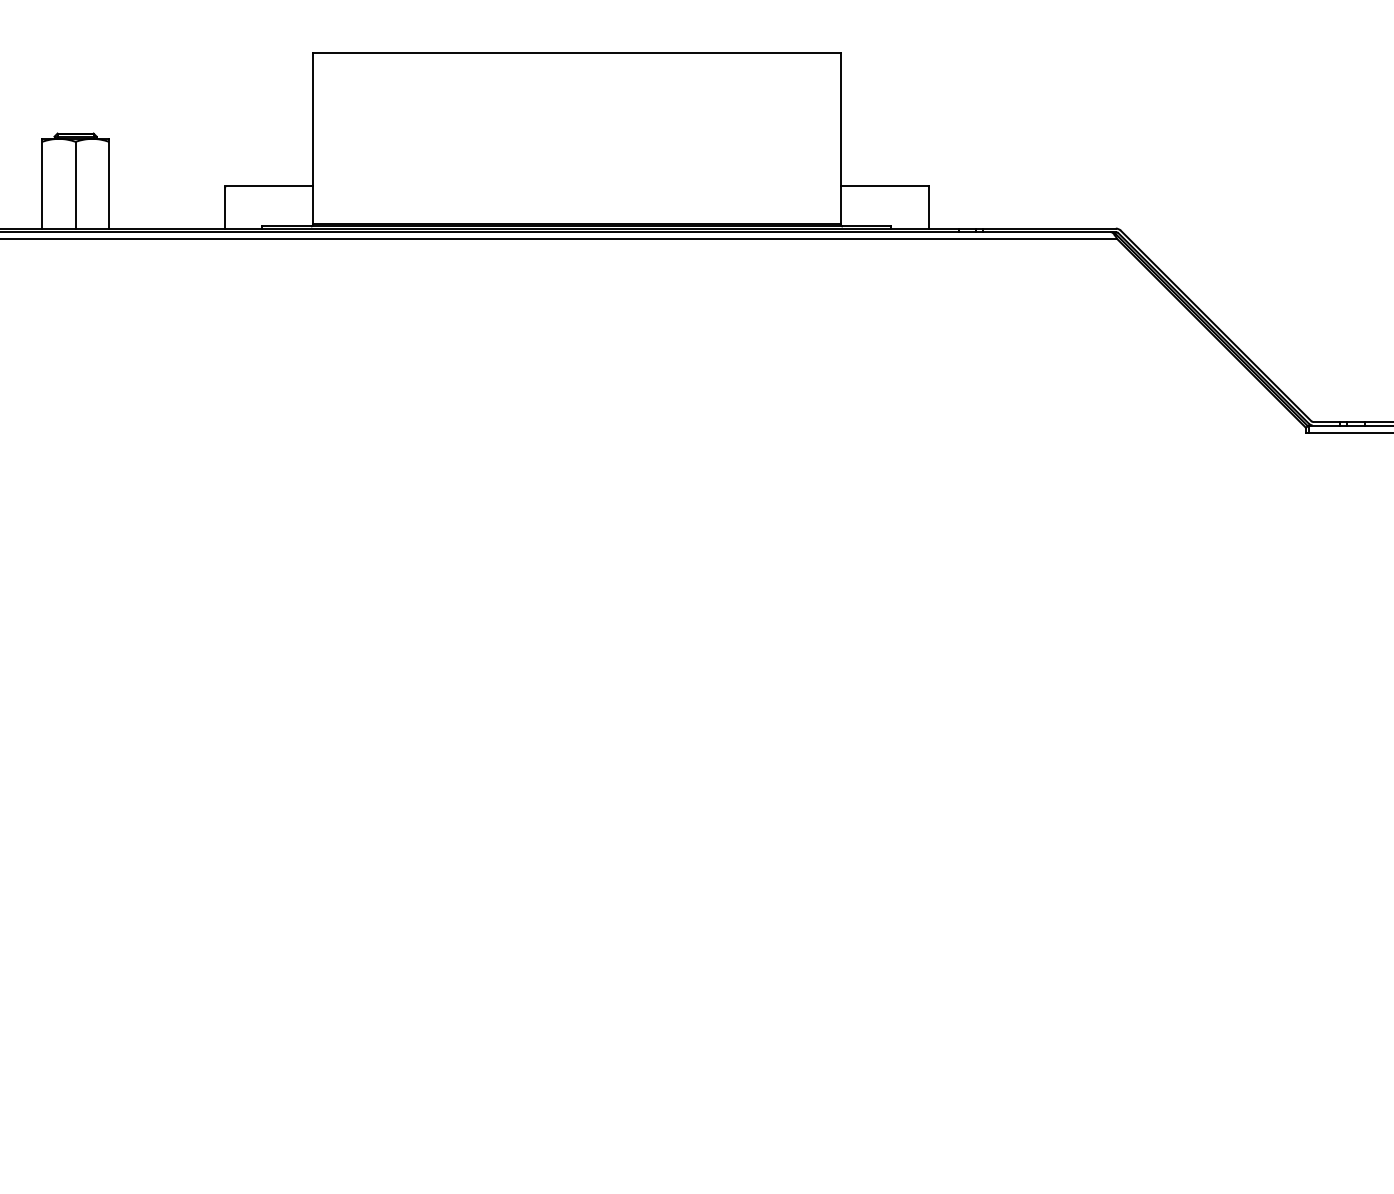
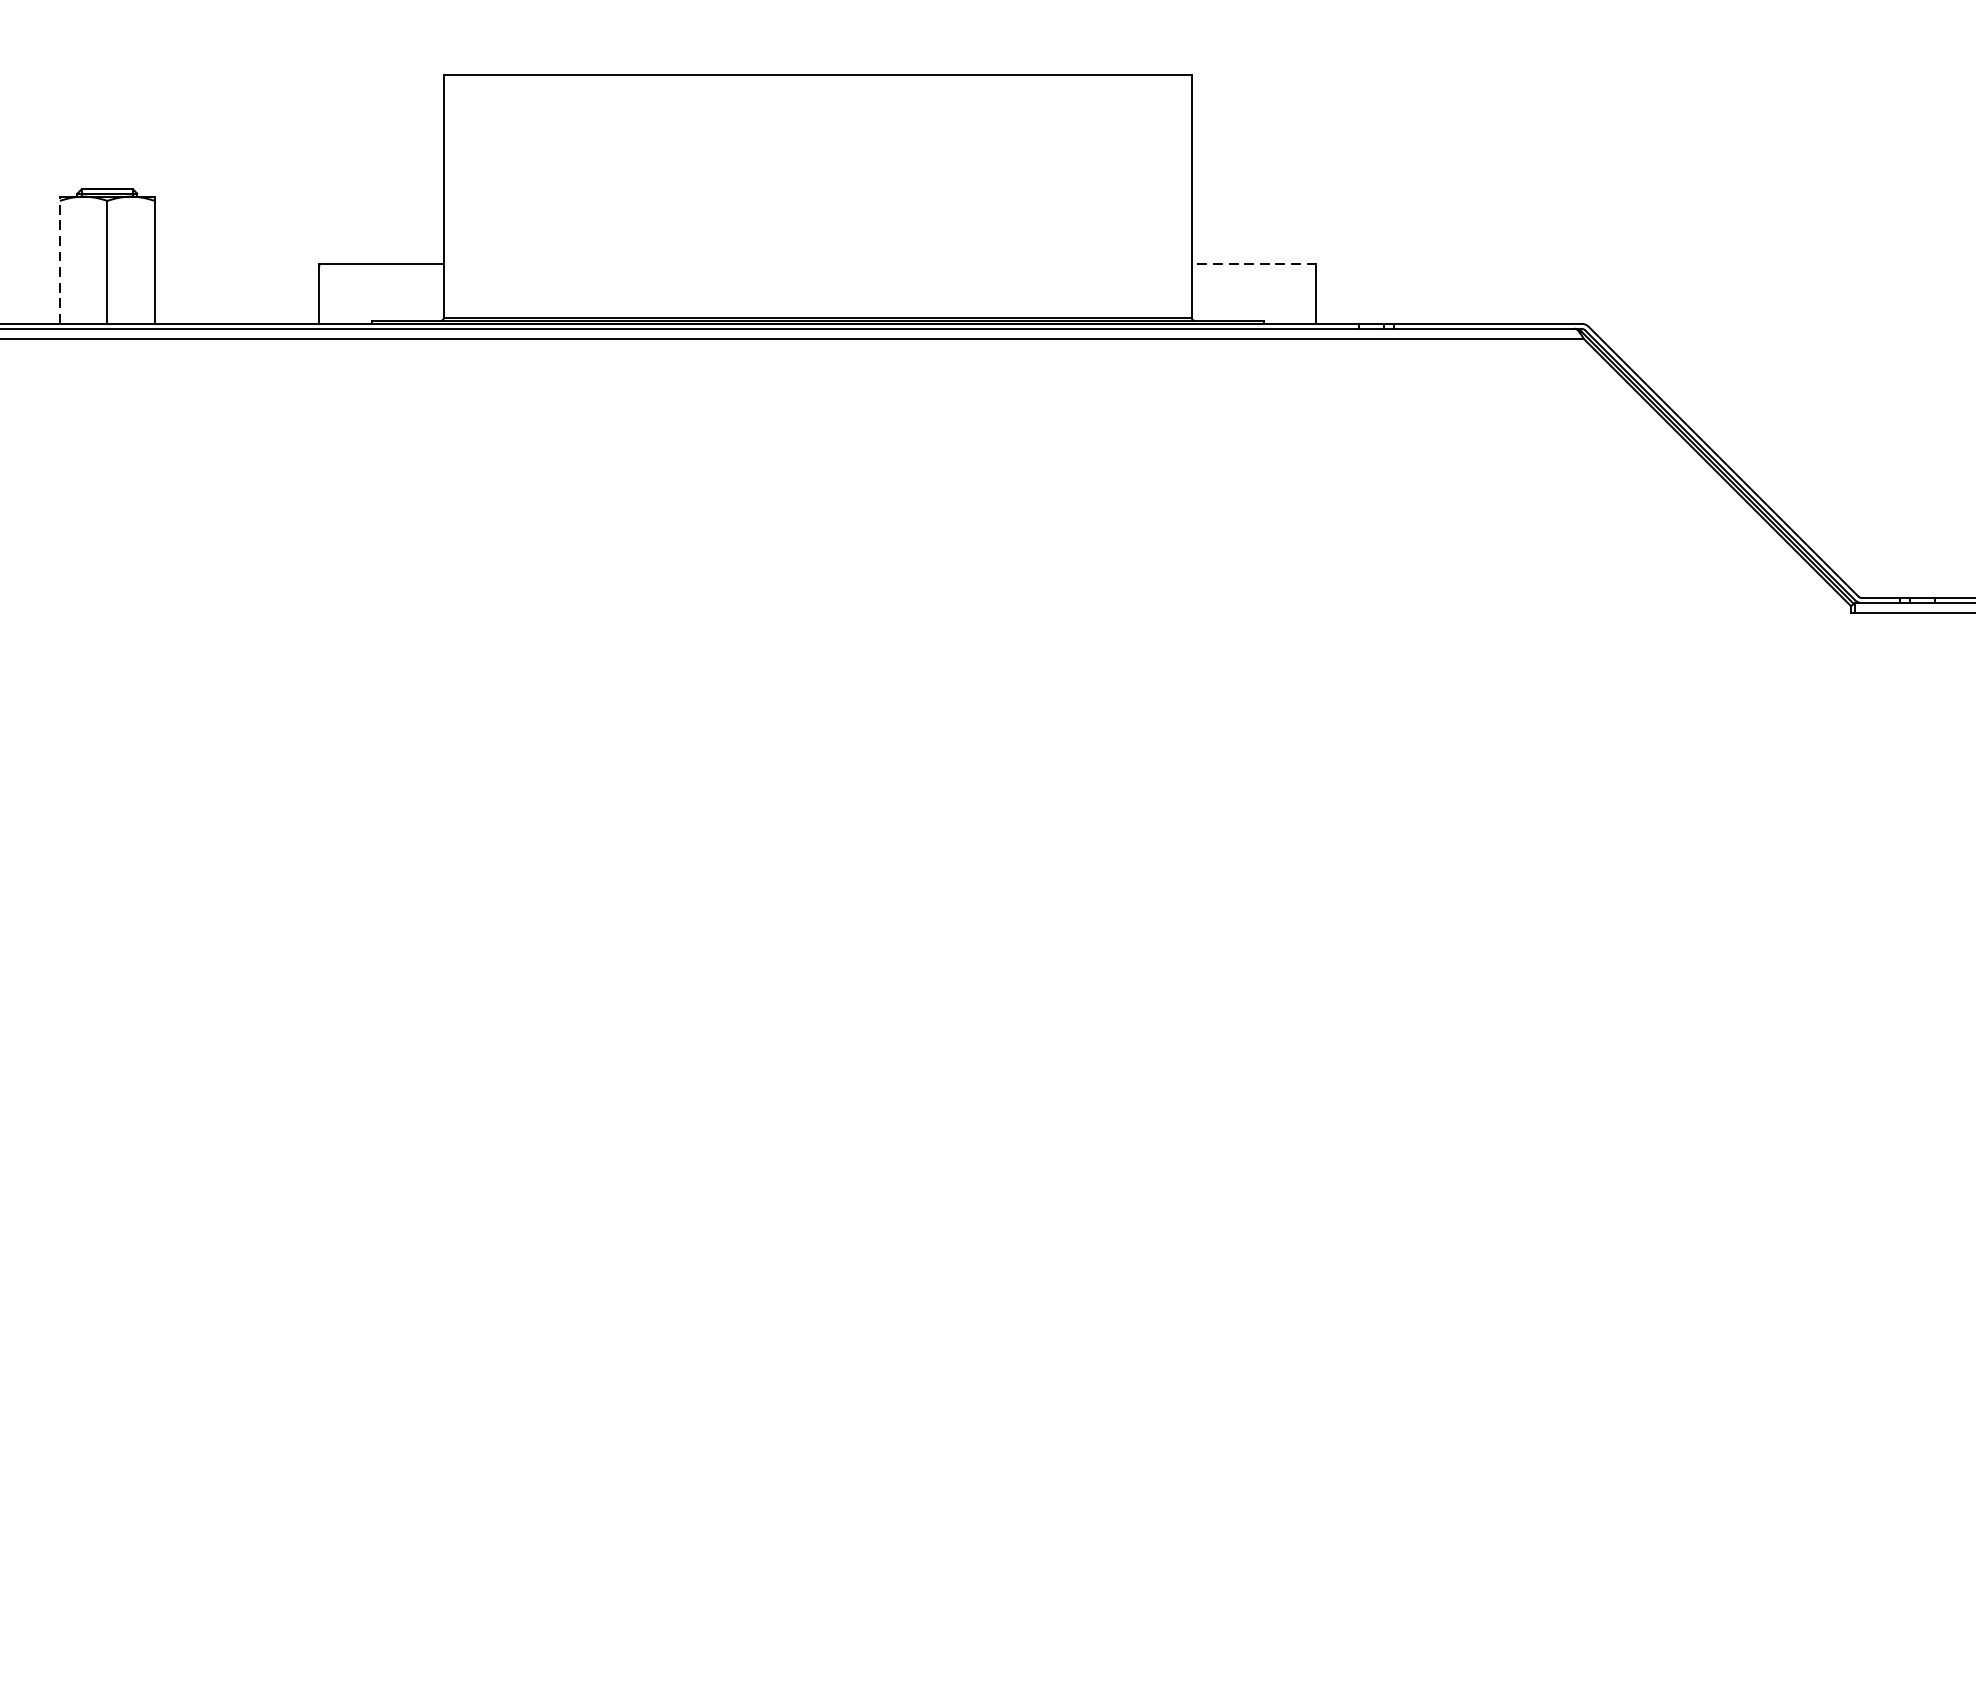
line: (42, 183) -> (60, 259), solid -> dashed
line: (884, 186) -> (1253, 264), solid -> dashed

